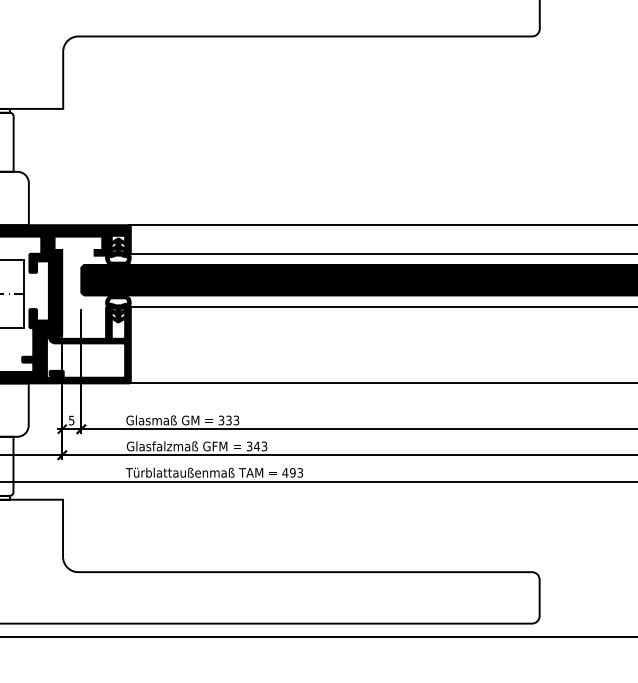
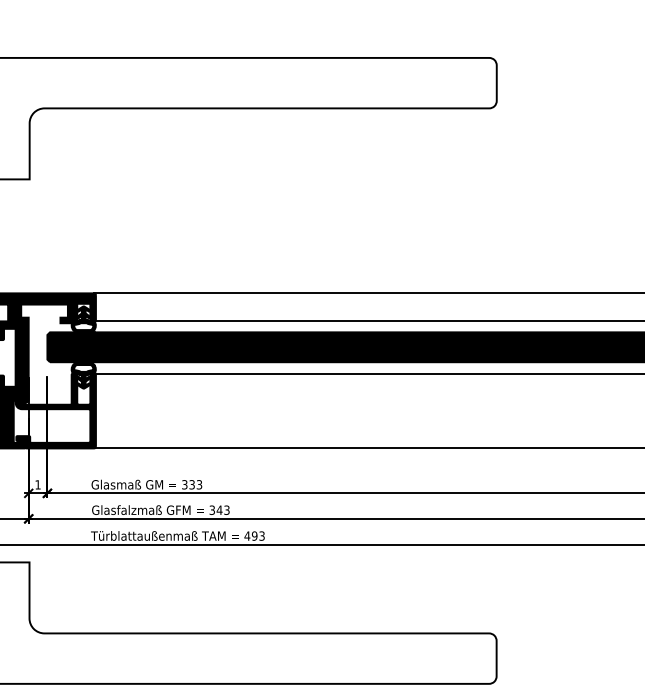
text: (71, 420) -> (37, 484), 5 -> 1

